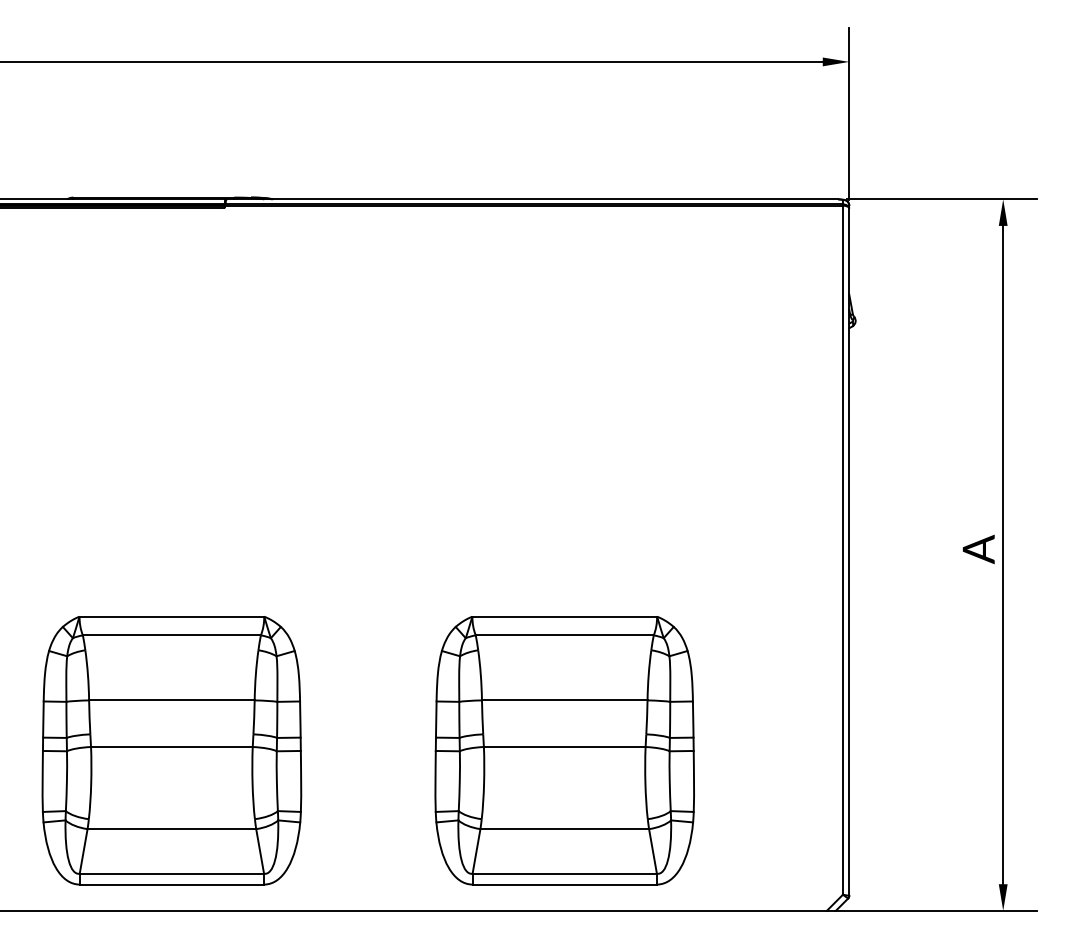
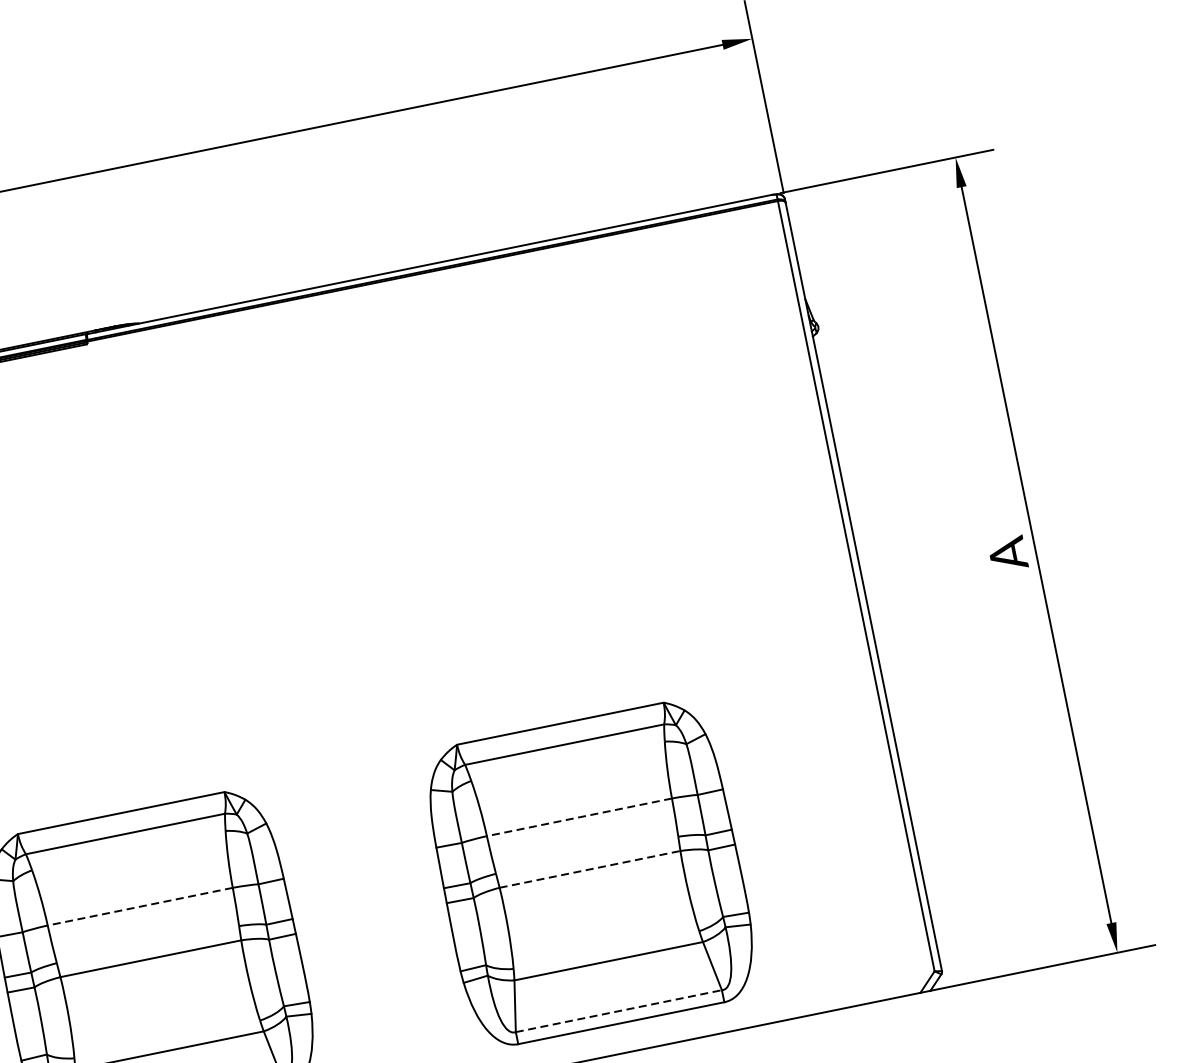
line: (171, 700) -> (139, 906), solid -> dashed
line: (564, 700) -> (579, 817), solid -> dashed
line: (564, 746) -> (589, 868), solid -> dashed
line: (565, 873) -> (619, 1010), solid -> dashed

